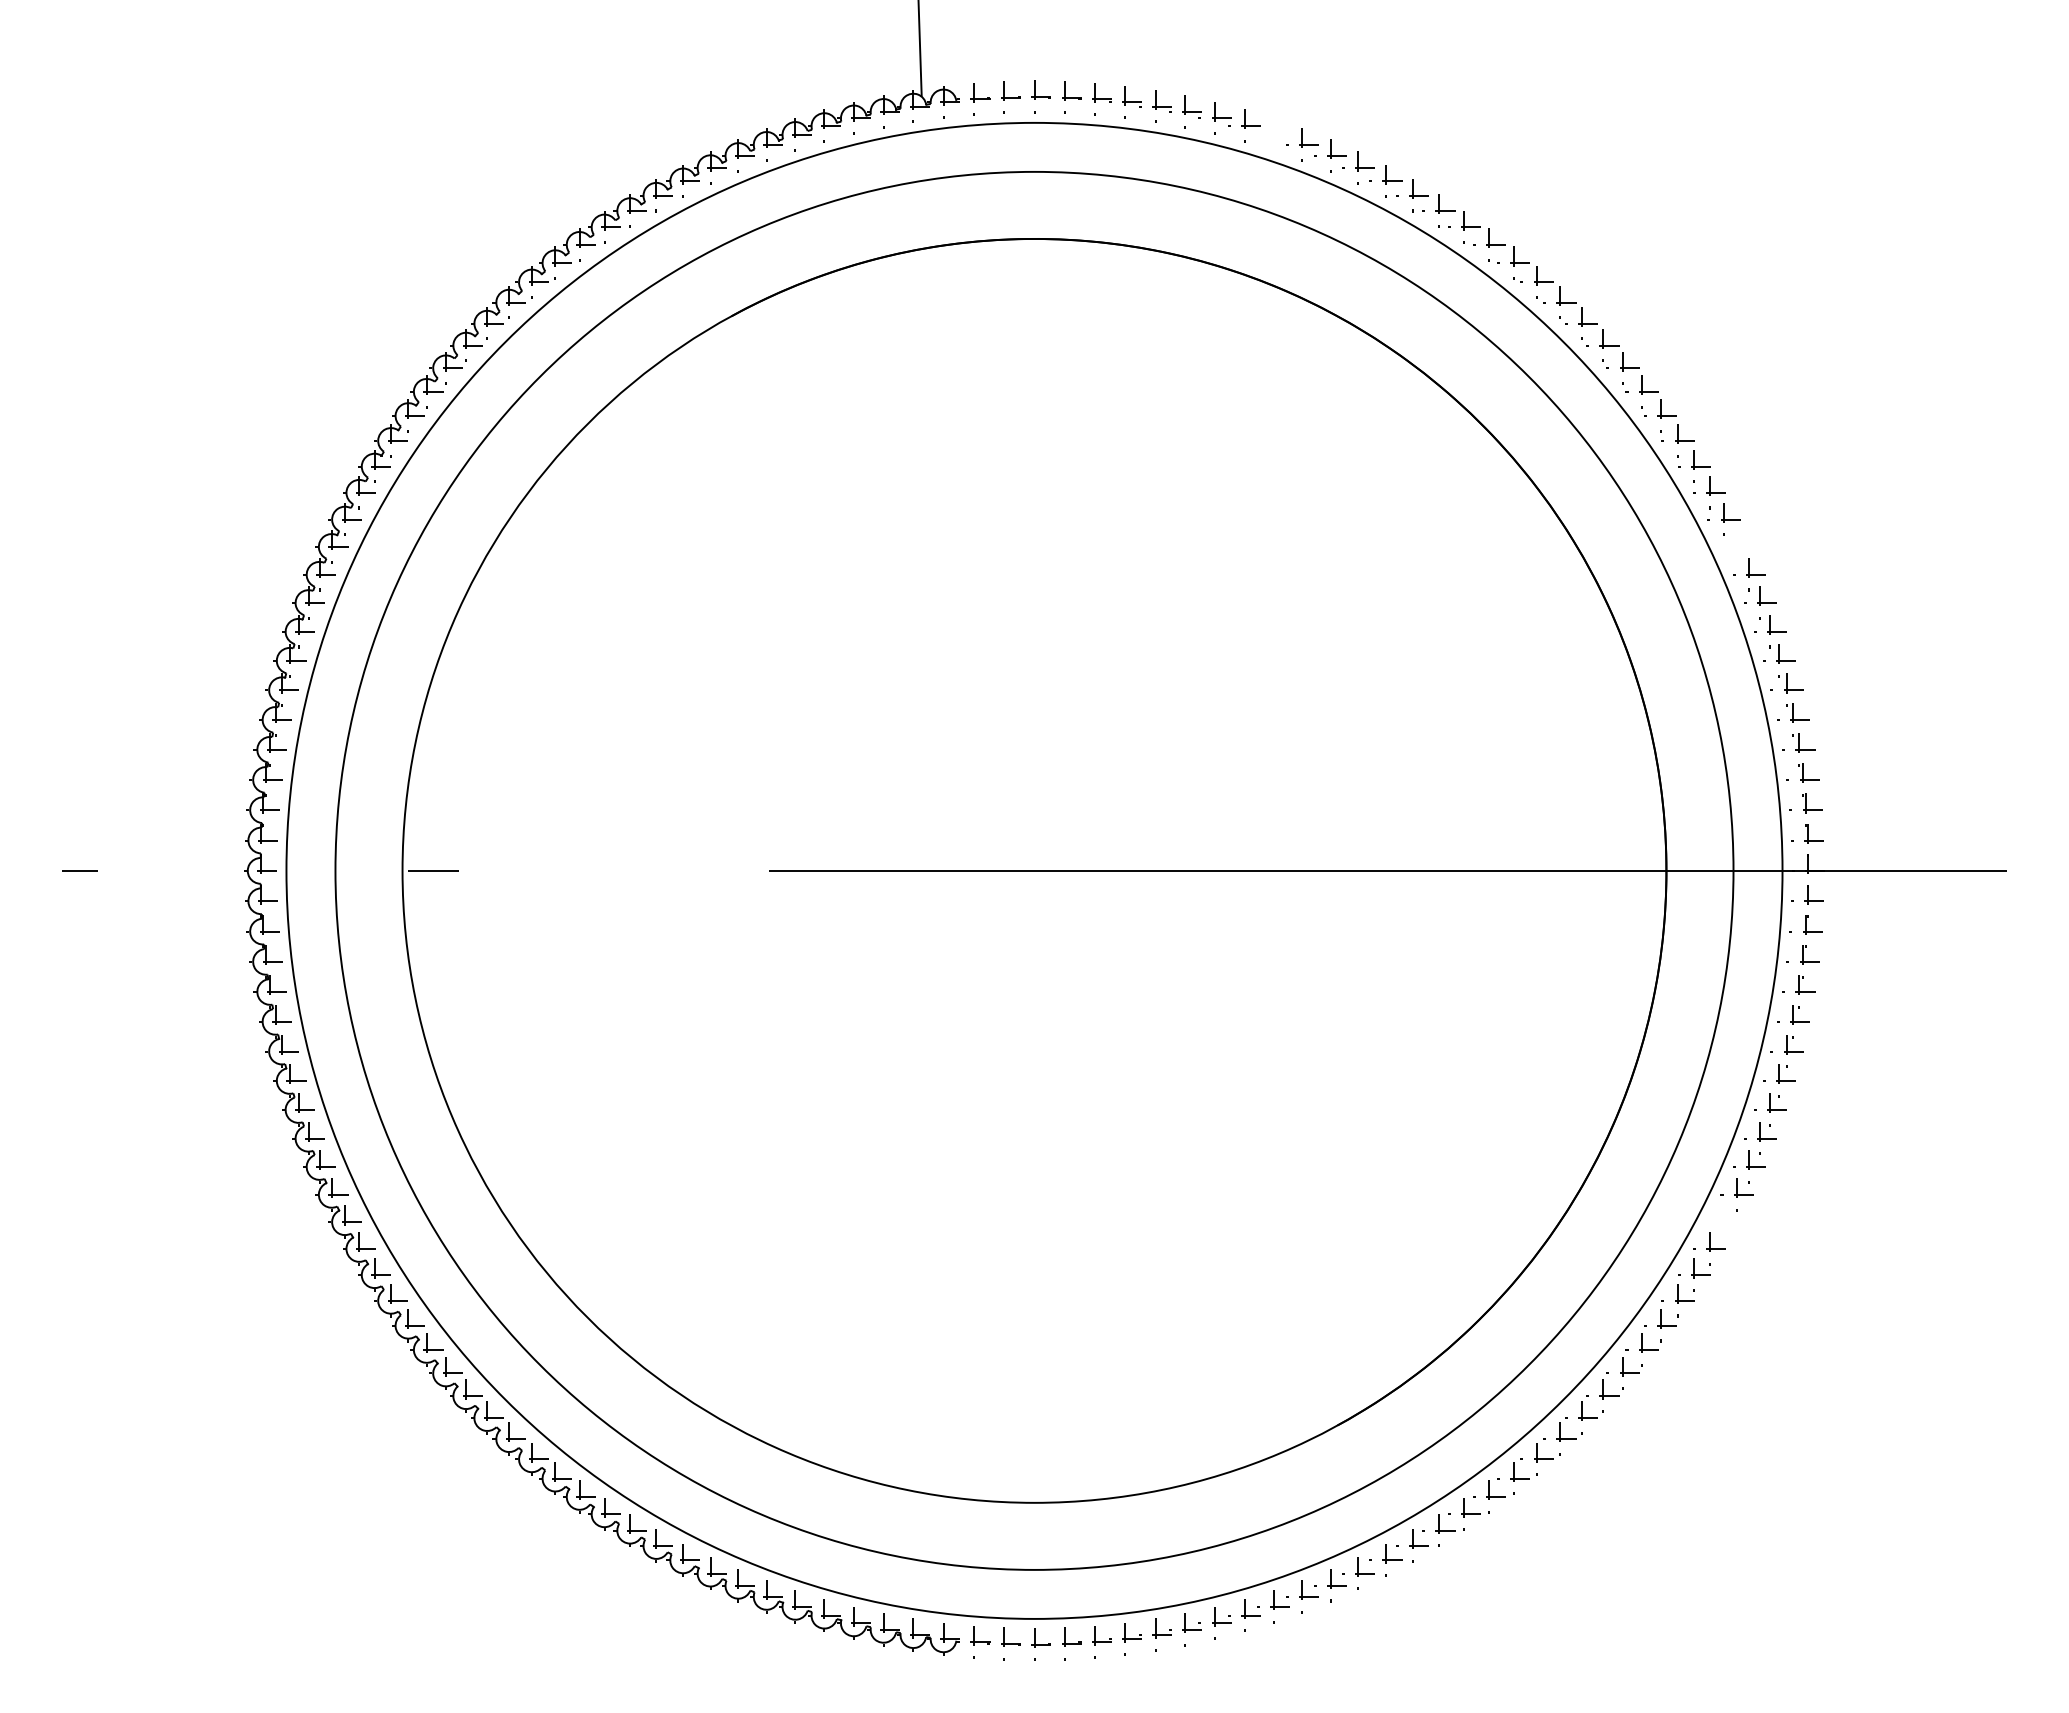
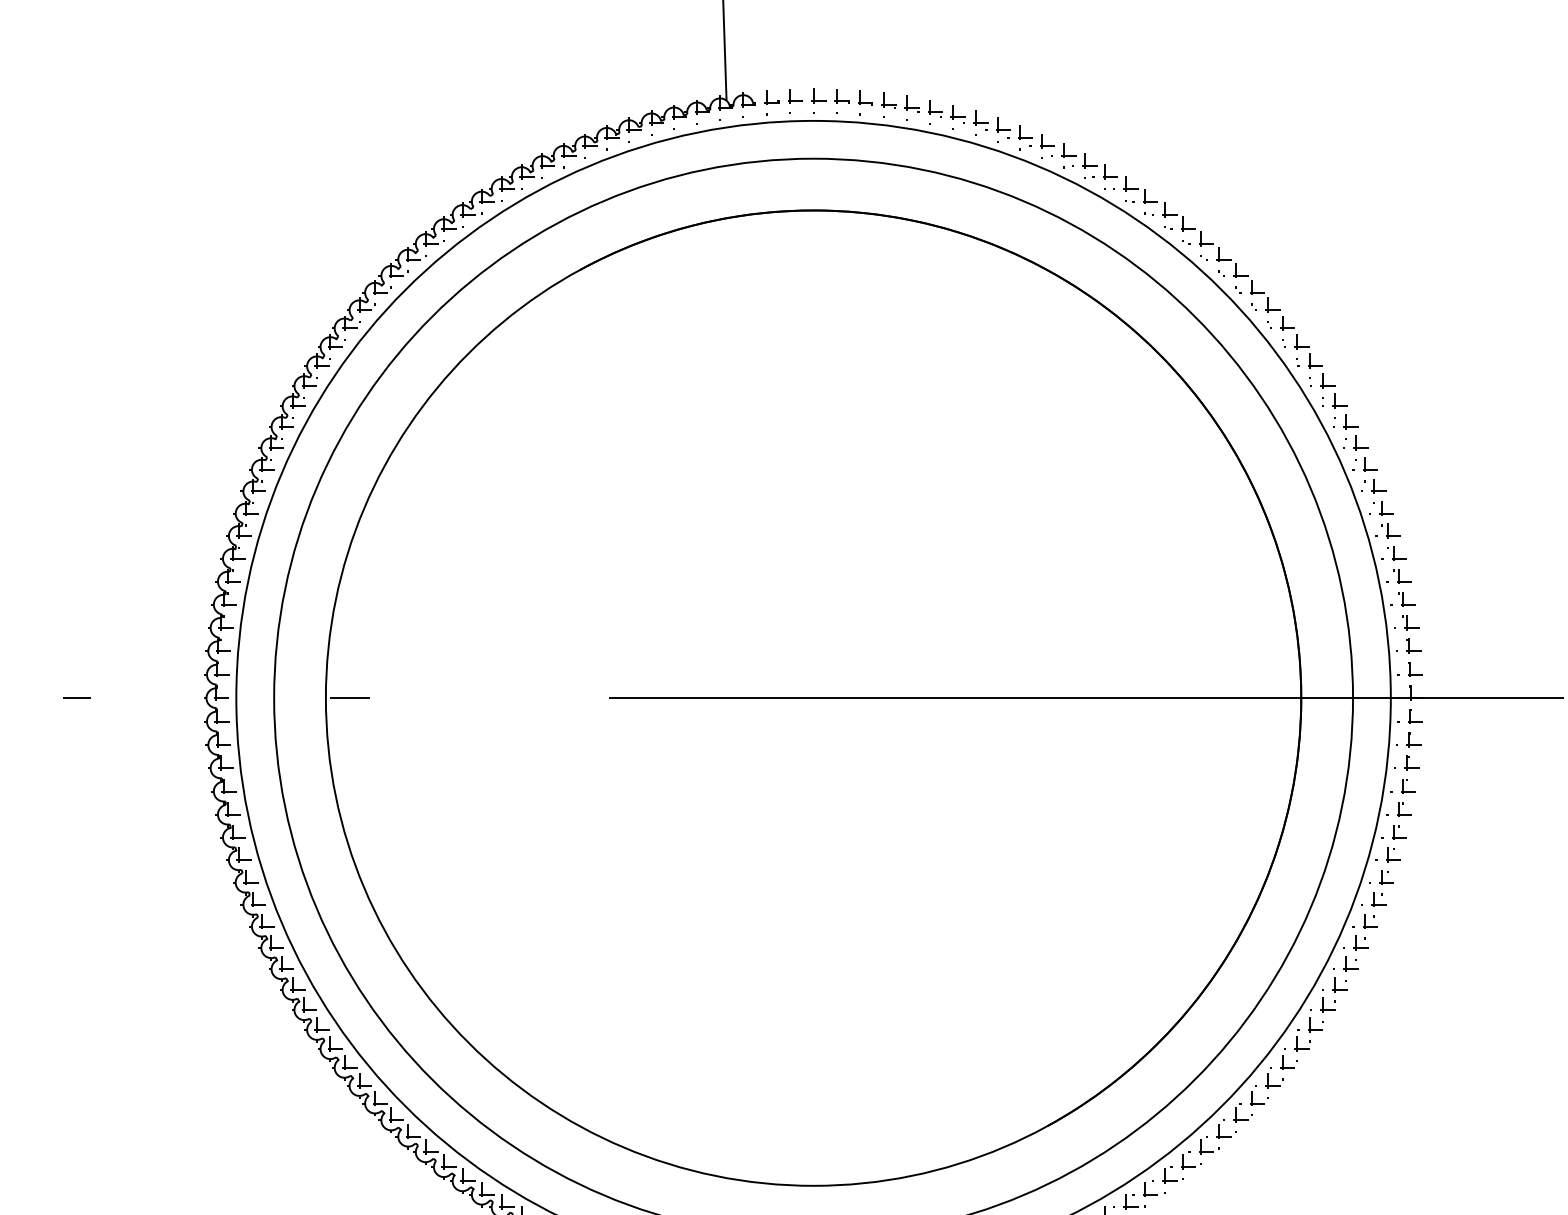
part: (1273, 134) -> (998, 129), added
part: (1736, 546) -> (1355, 447), added
part: (1723, 1221) -> (1345, 968), added

